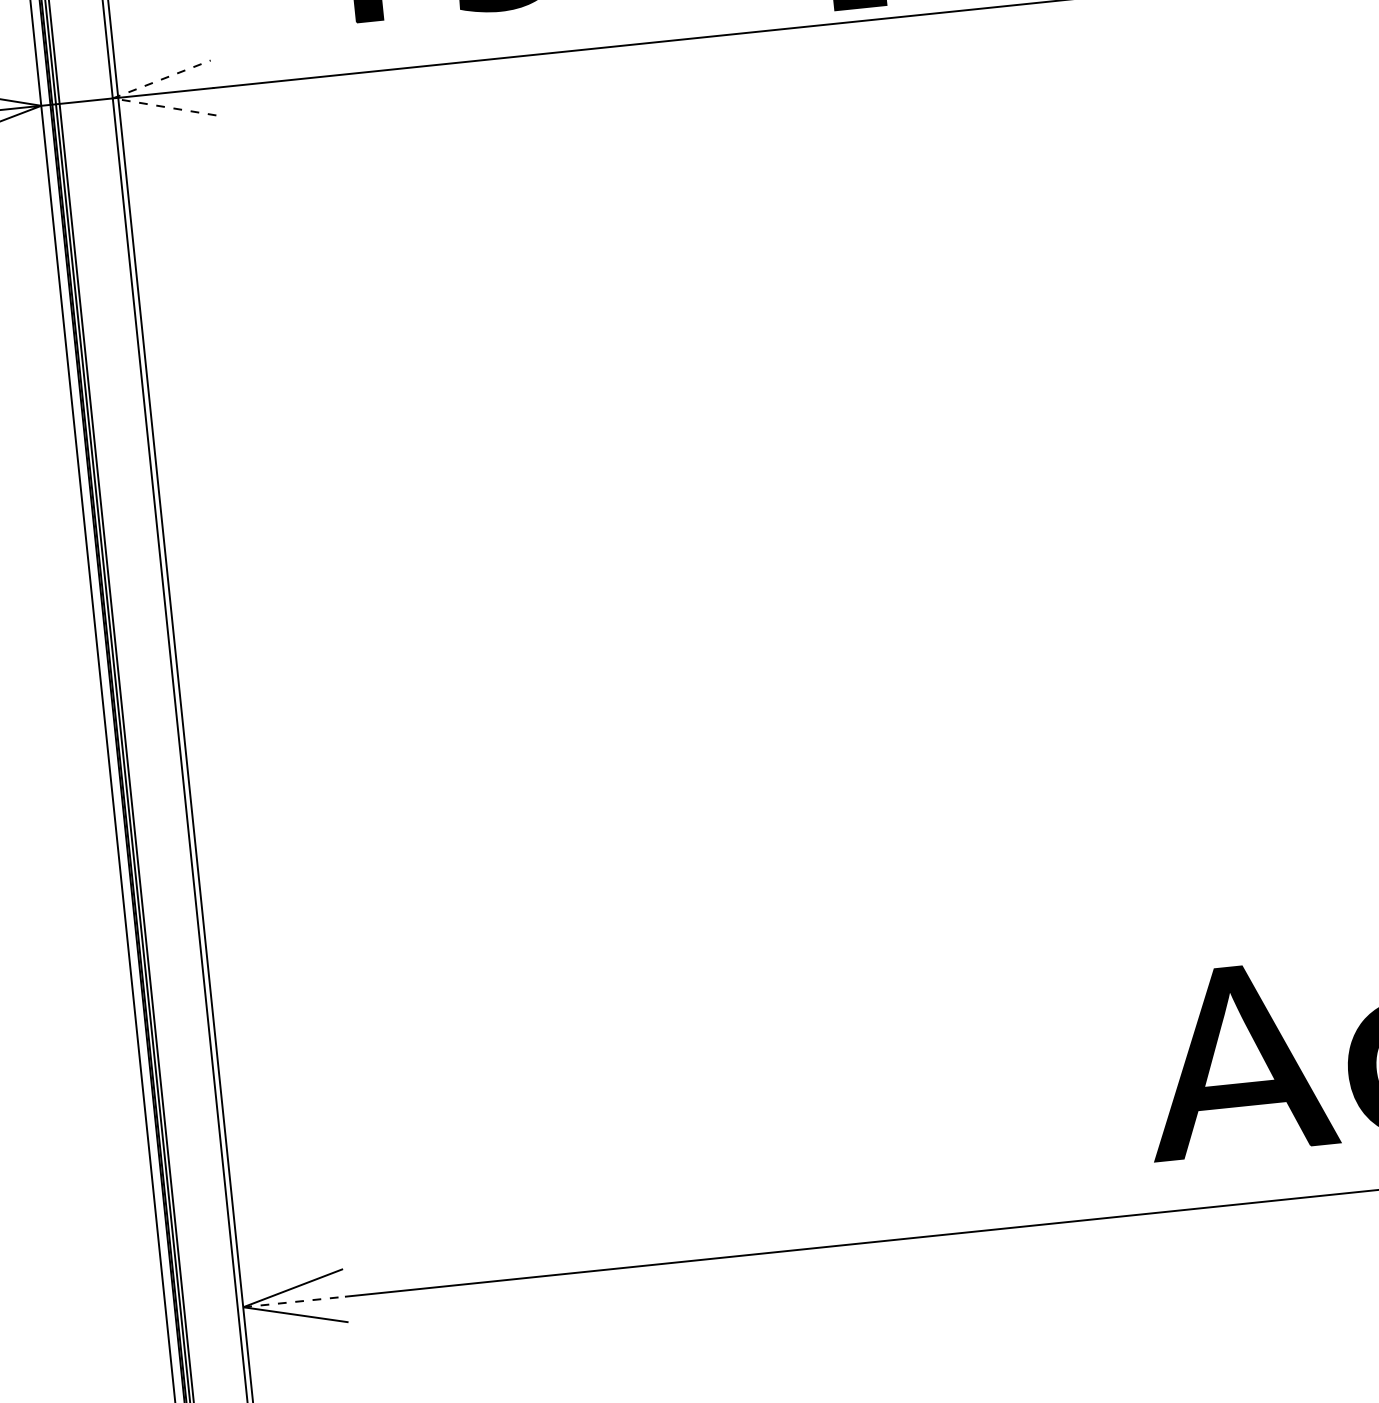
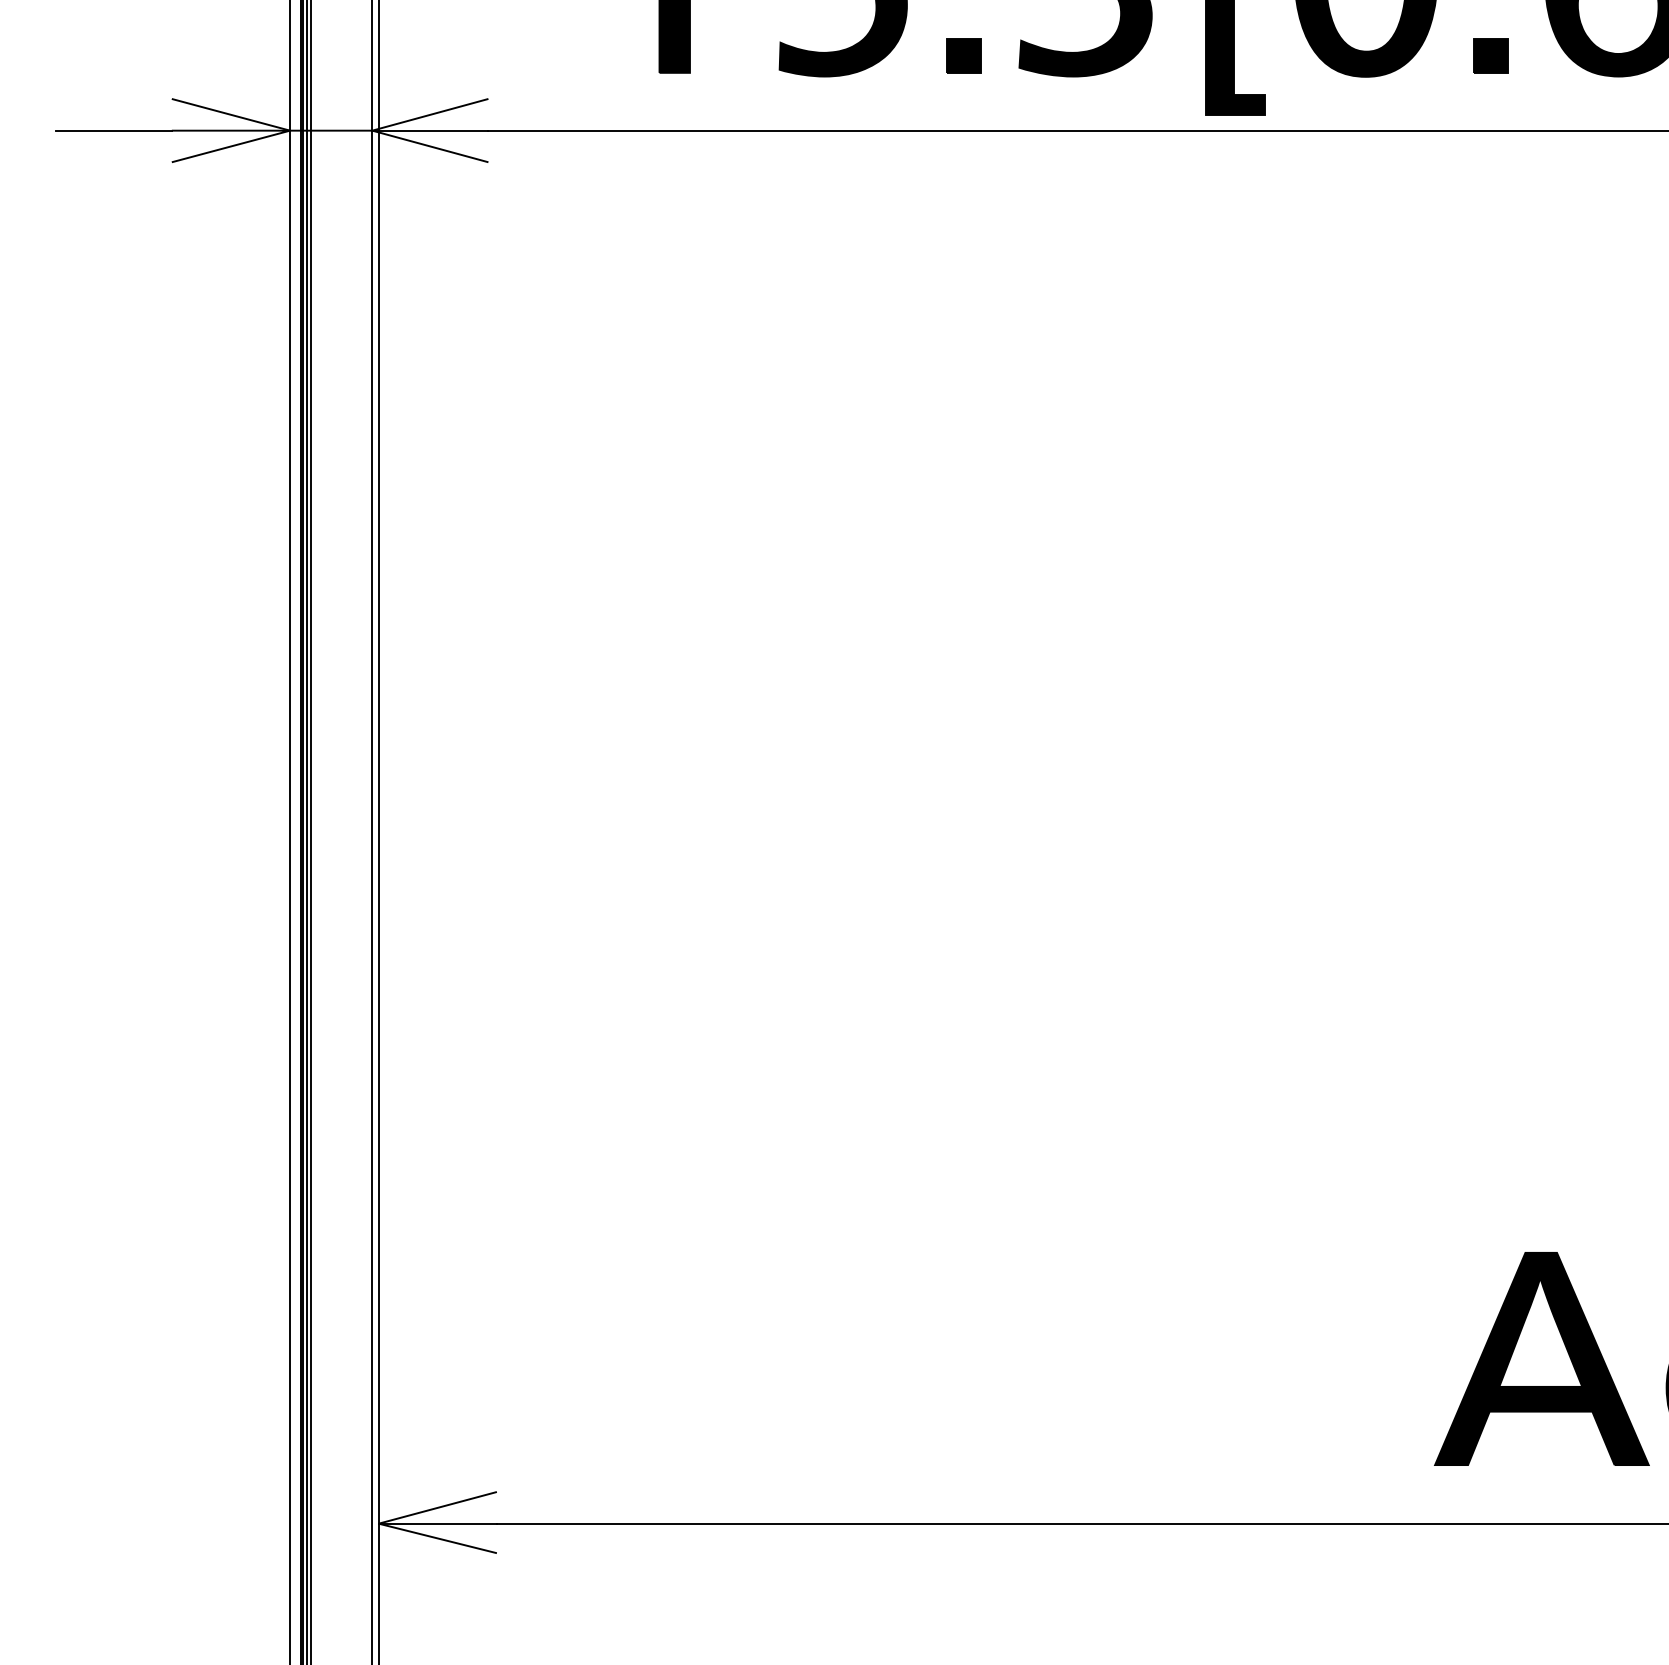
line: (112, 98) -> (372, 130), dashed -> solid
line: (295, 1301) -> (438, 1523), dashed -> solid

